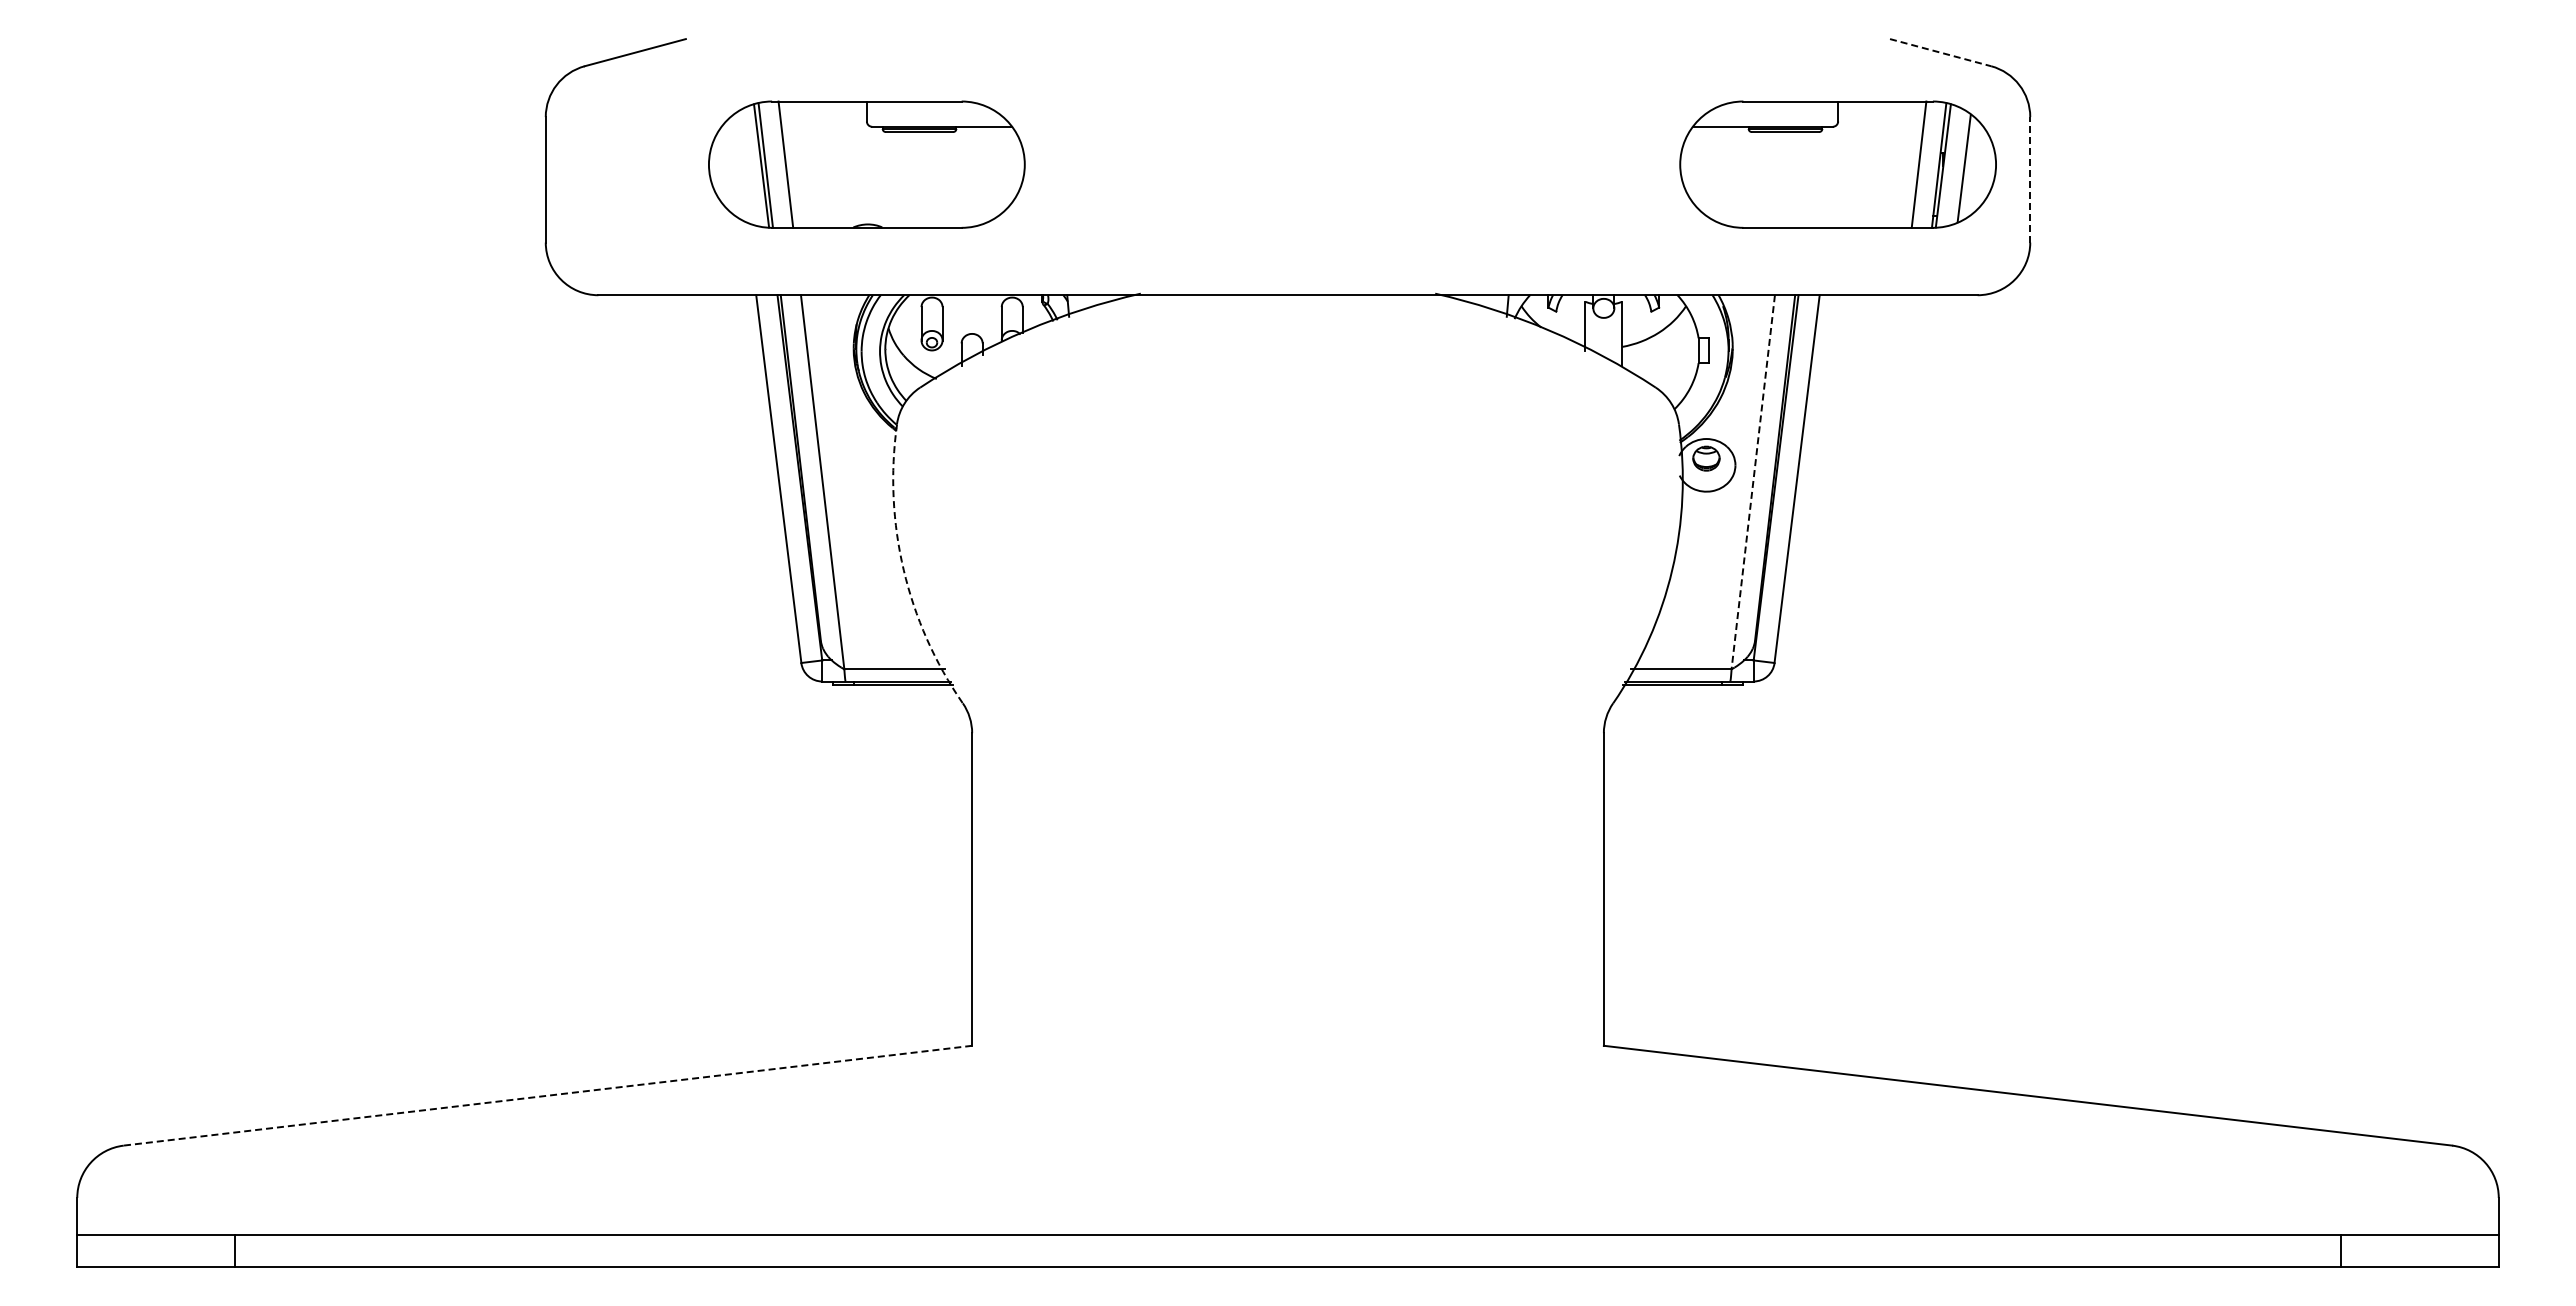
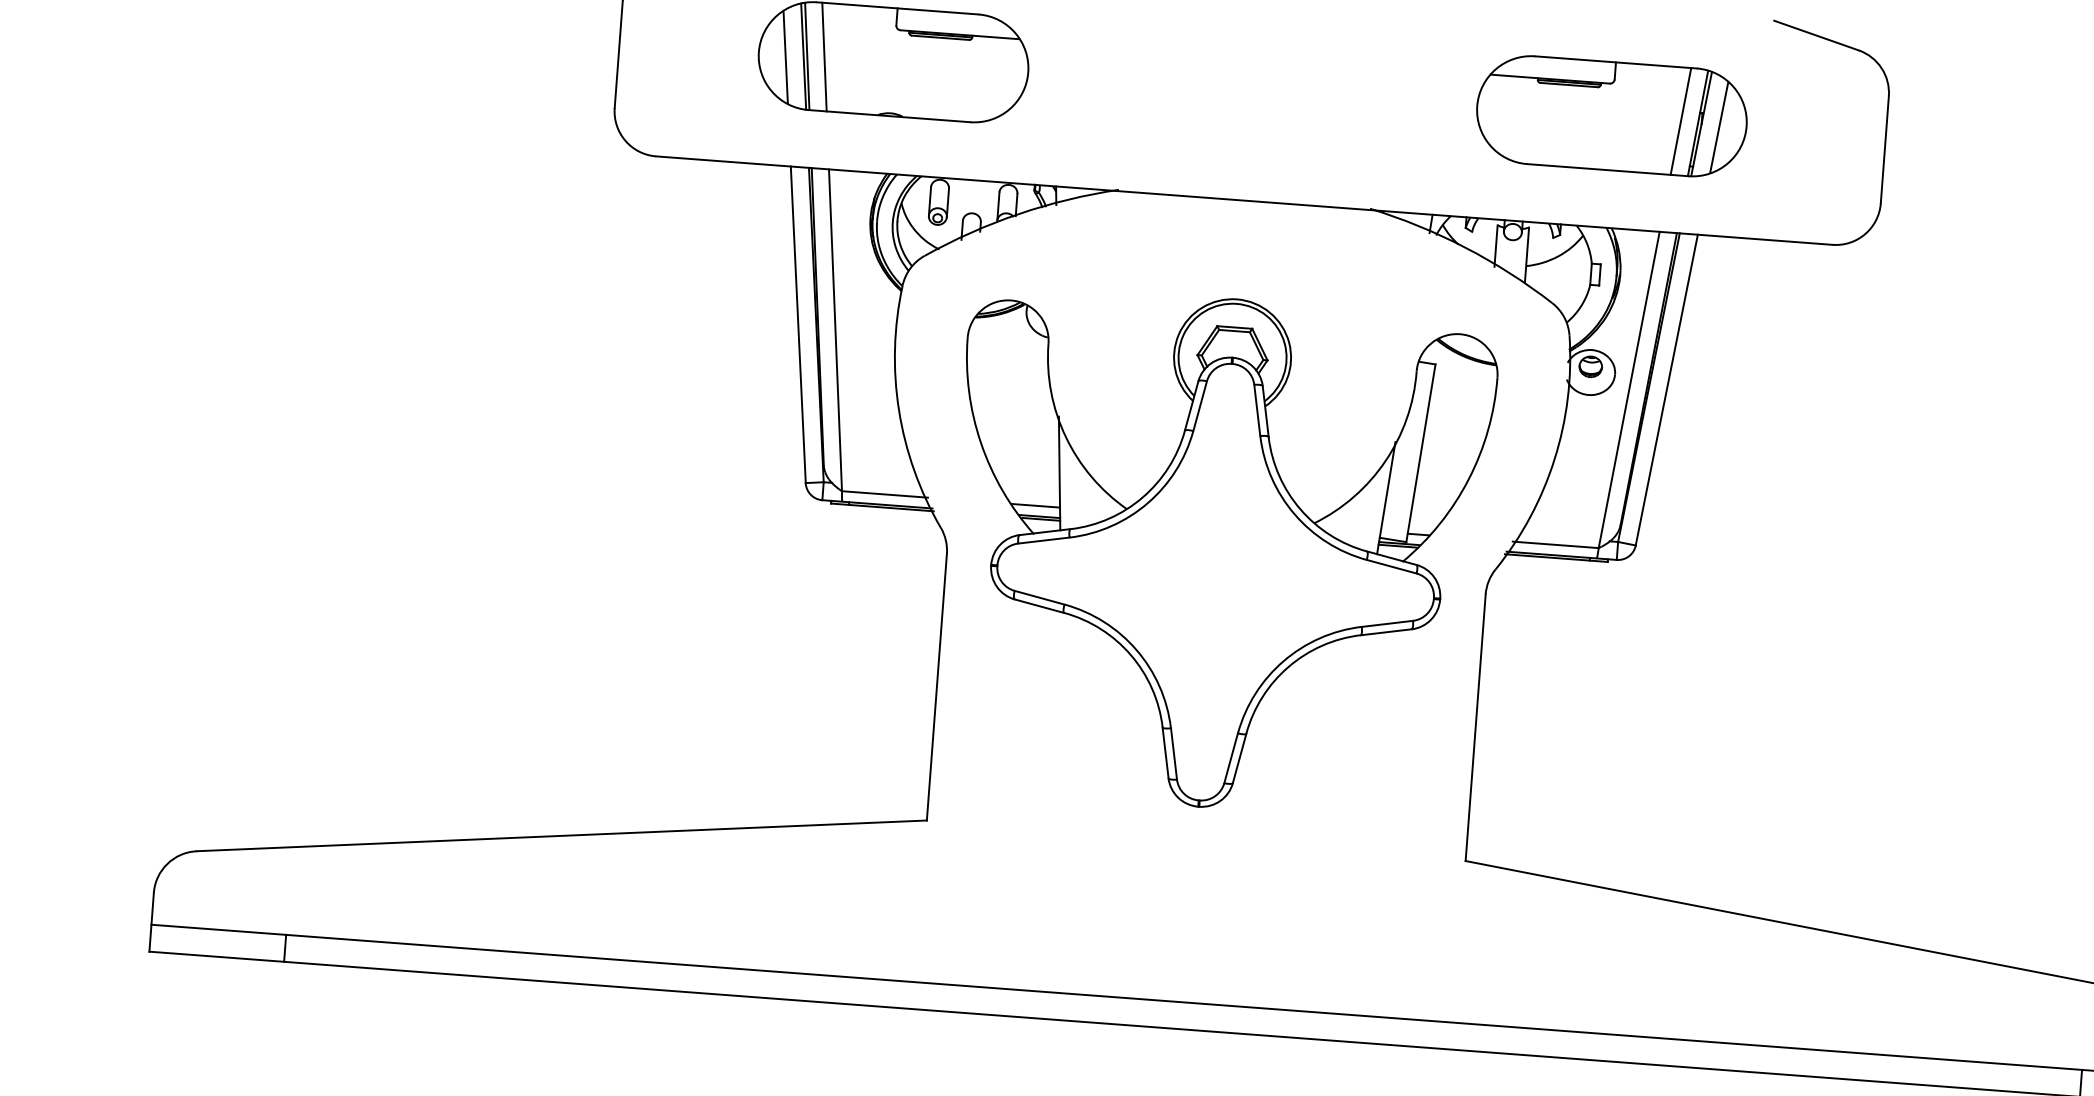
line: (1941, 52) -> (1817, 35), dashed -> solid
part: (1837, 164) -> (1611, 116), moved
line: (740, 168) -> (785, 57), added
line: (2030, 179) -> (1885, 149), dashed -> solid
line: (1753, 482) -> (1629, 390), dashed -> solid
arc: (903, 570) -> (898, 410), dashed -> solid
part: (1287, 708) -> (1217, 553), added
line: (547, 1095) -> (561, 835), dashed -> solid

